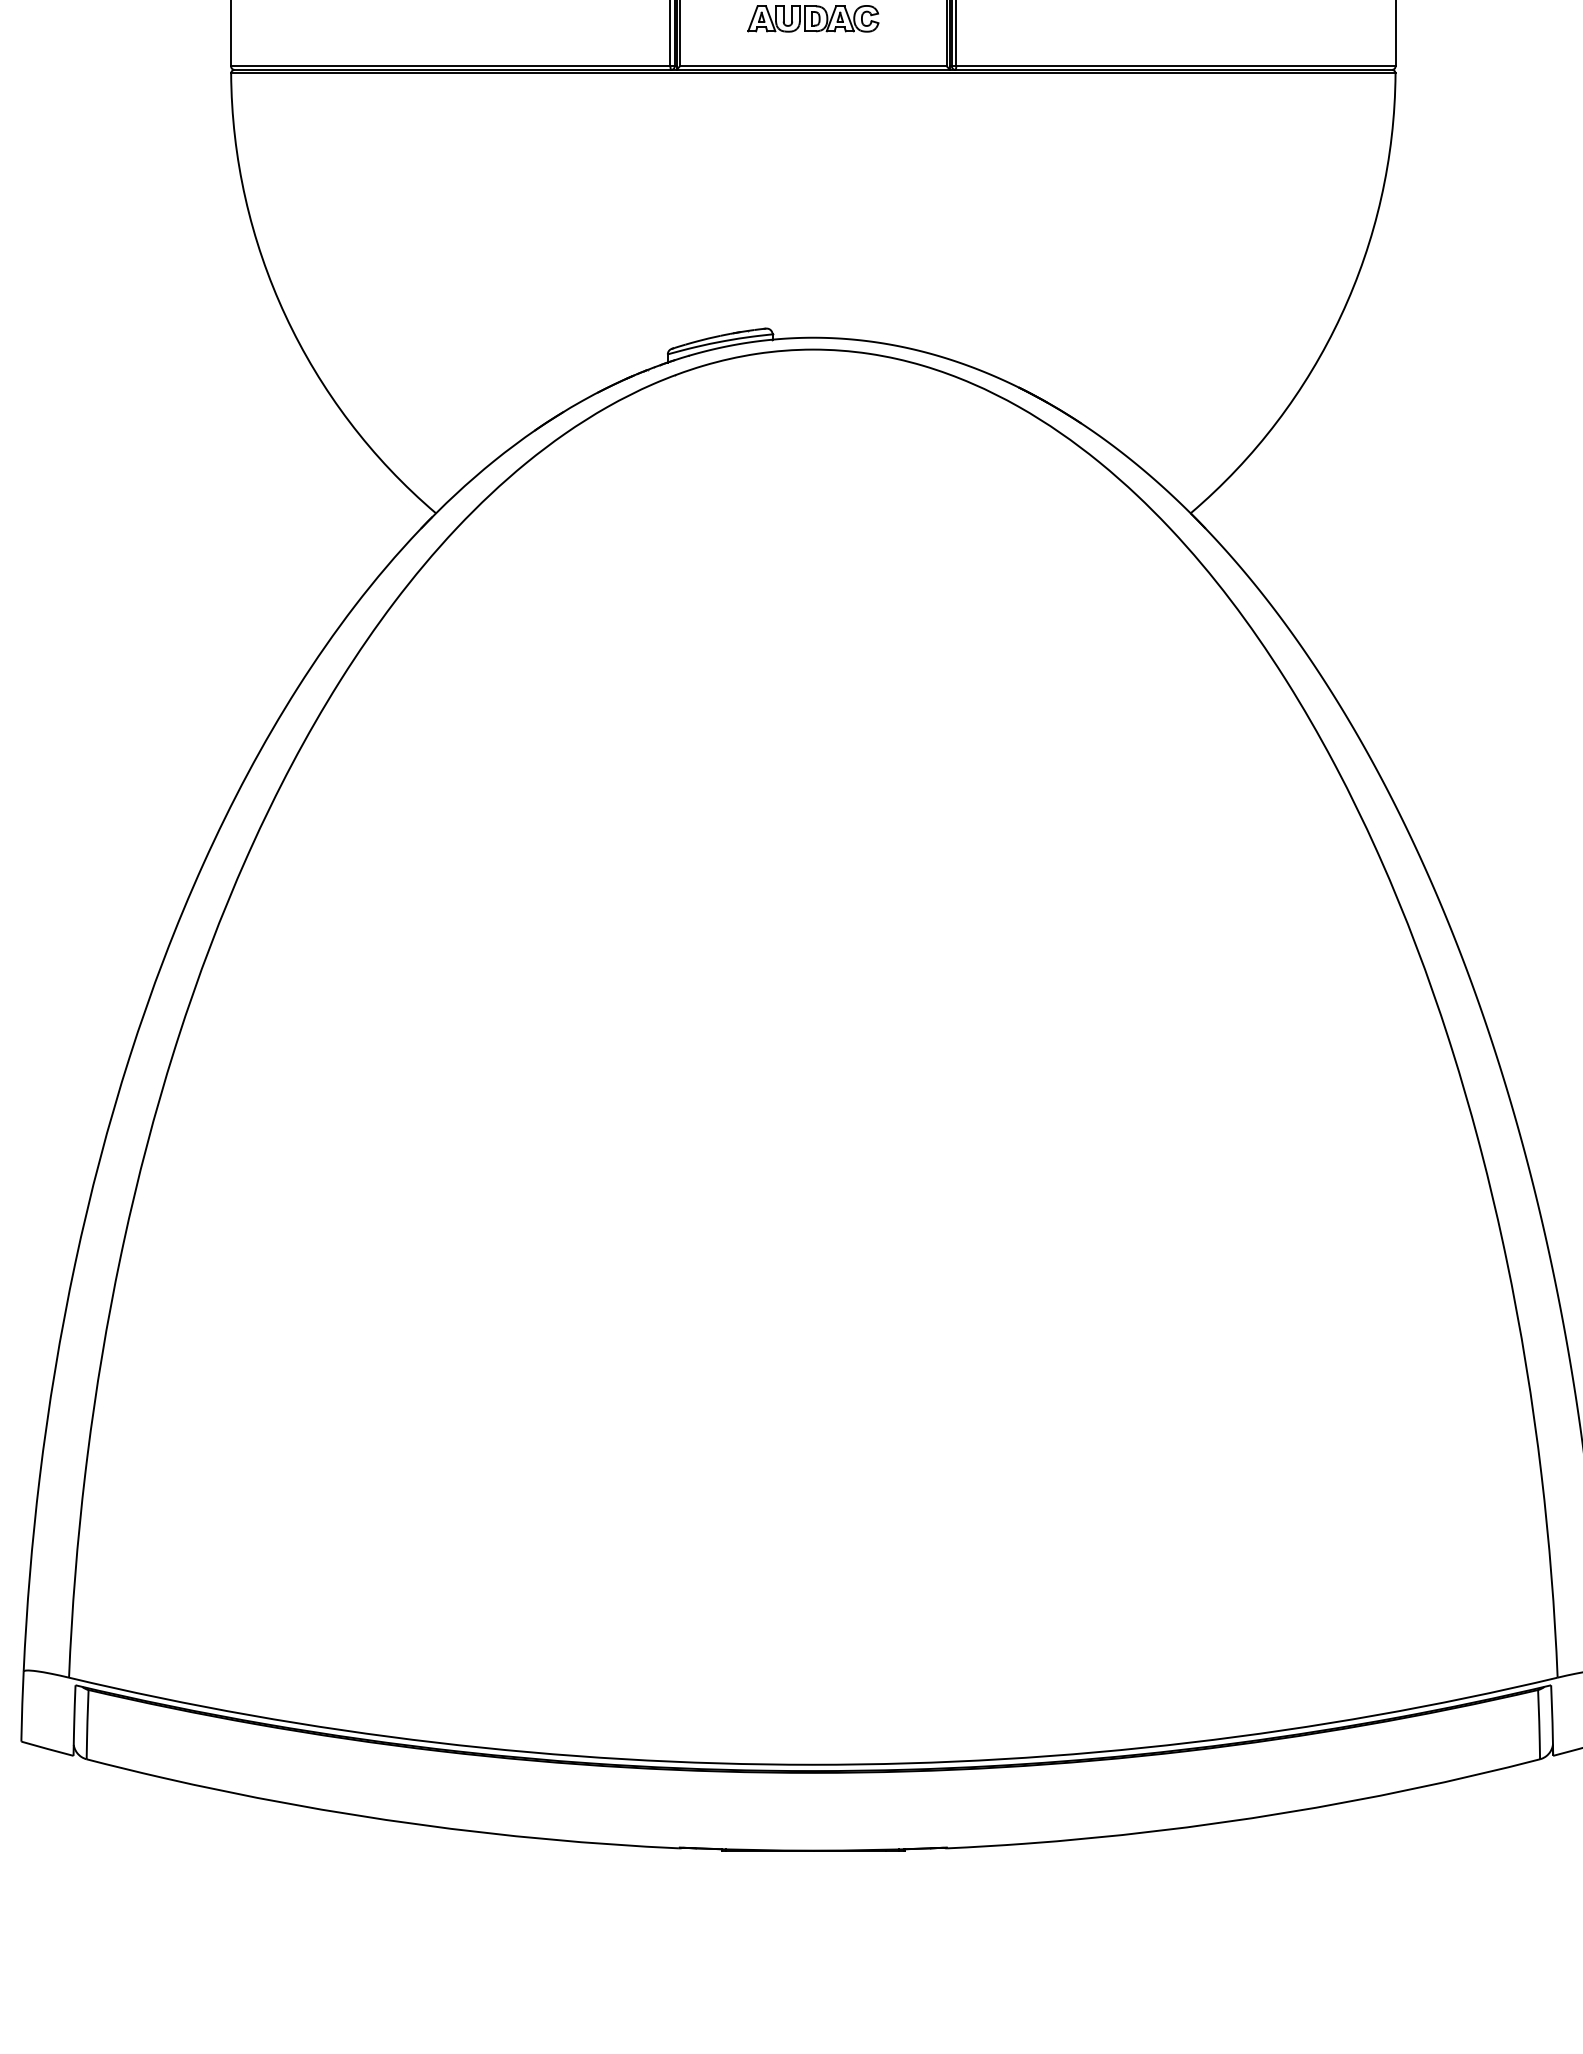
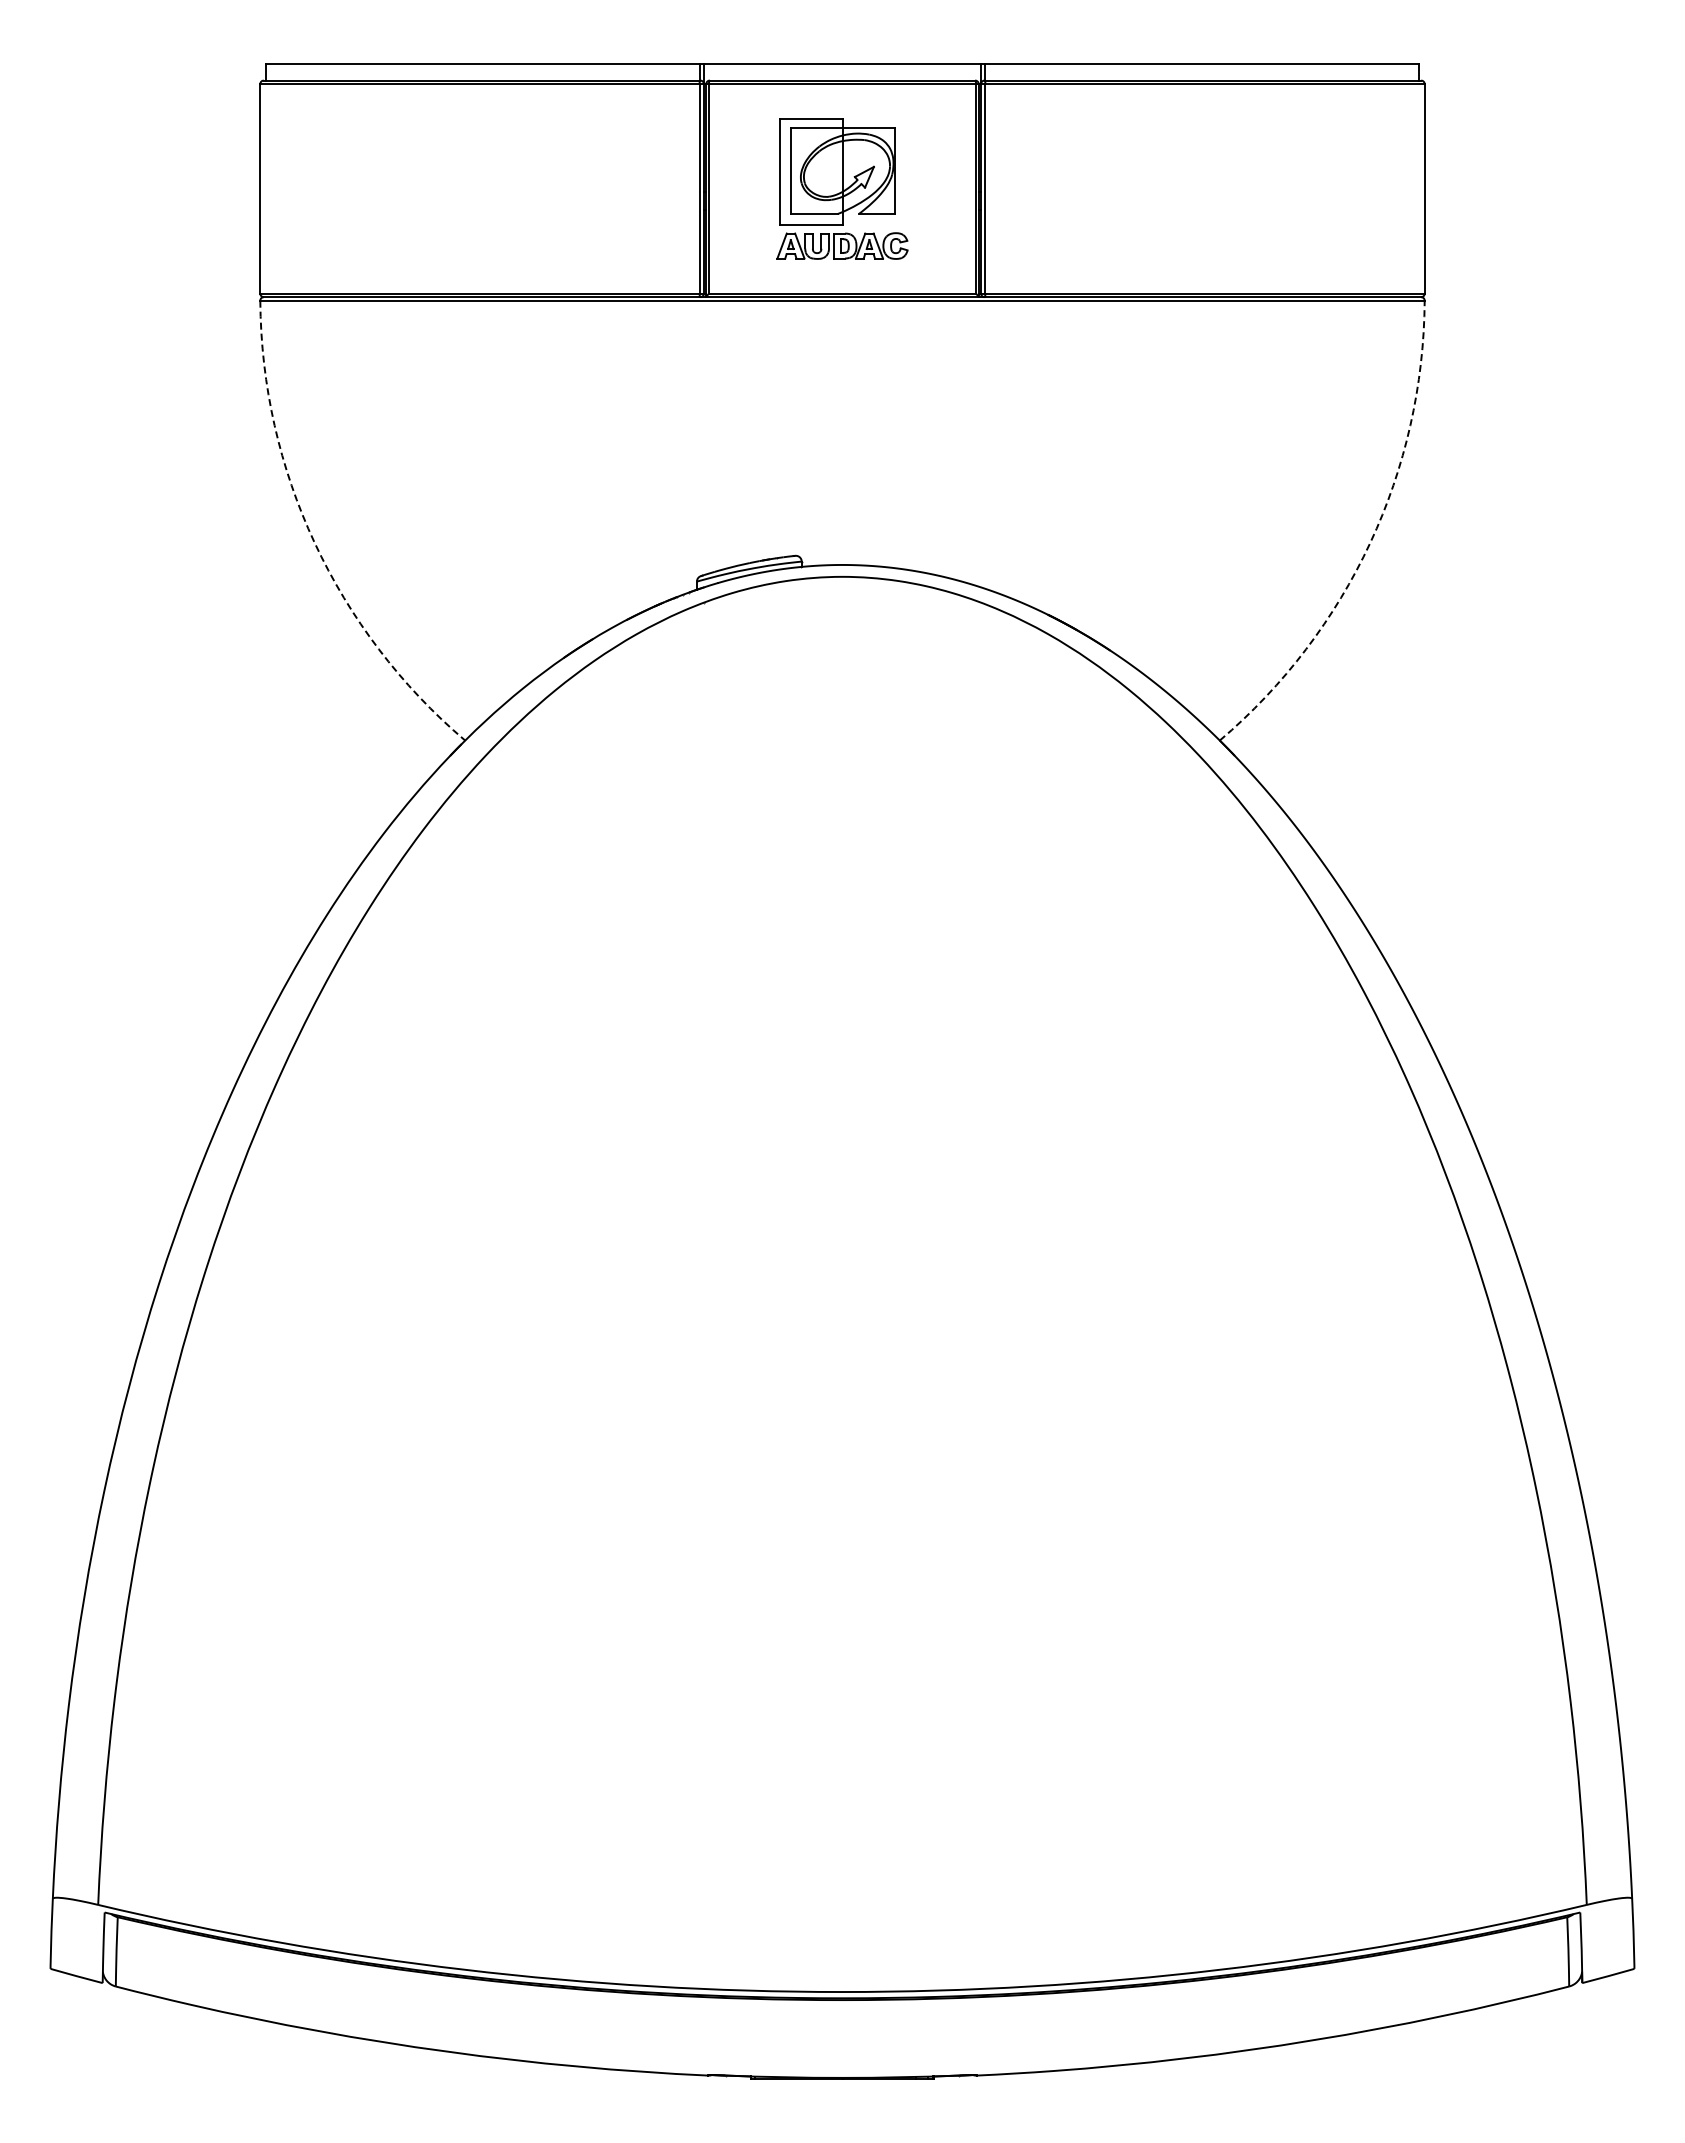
arc: (285, 315) -> (314, 542), solid -> dashed
arc: (1341, 315) -> (1370, 542), solid -> dashed

